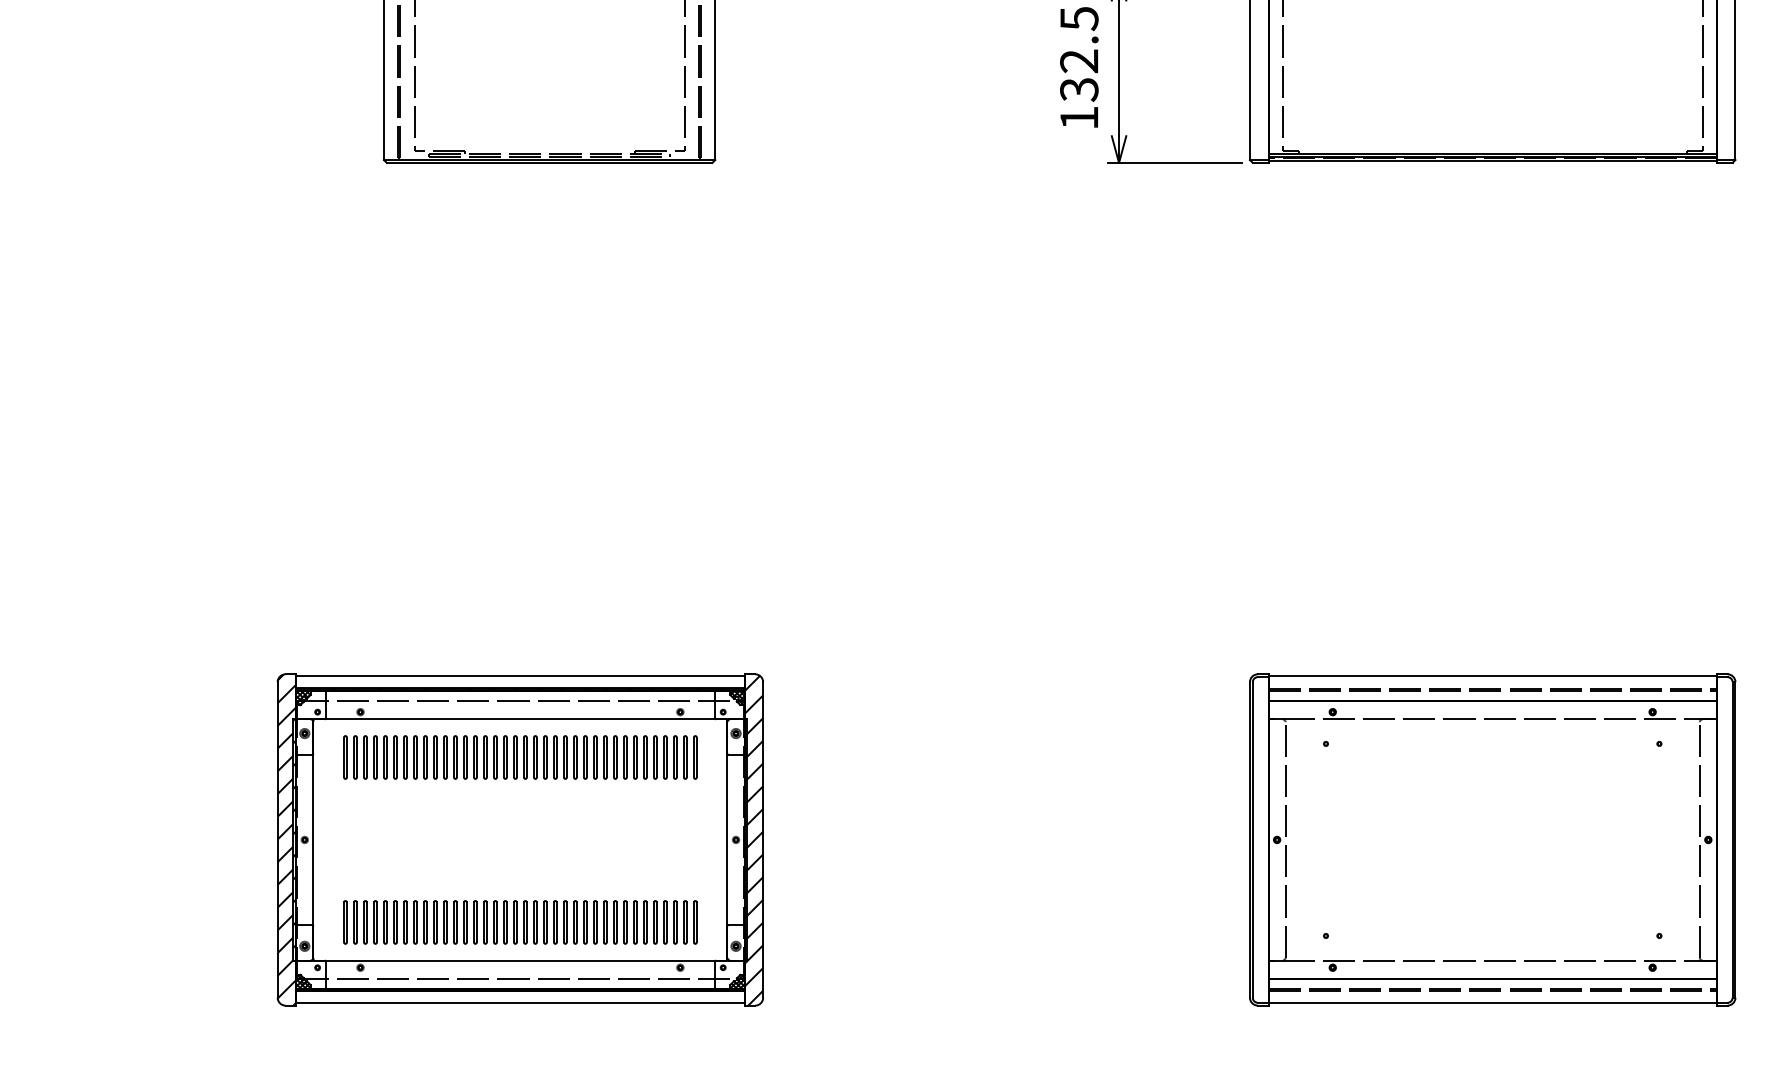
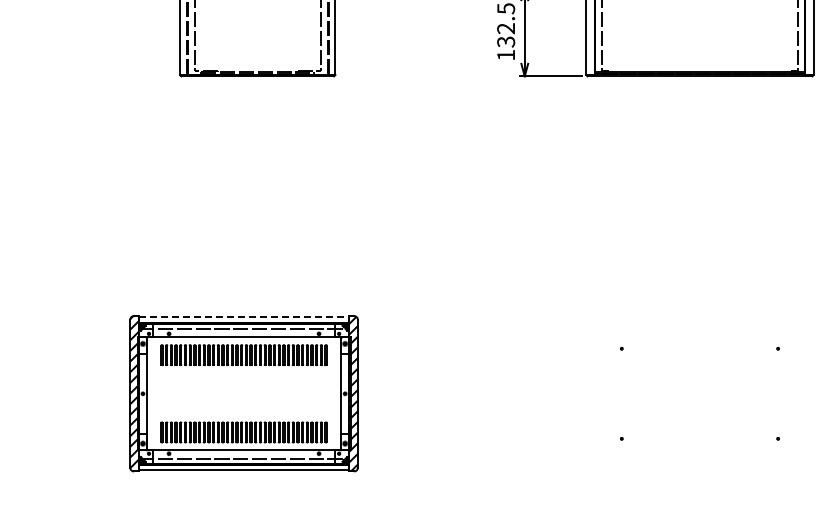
line: (521, 677) -> (244, 317), solid -> dashed
part: (1491, 839) -> (699, 393), removed

